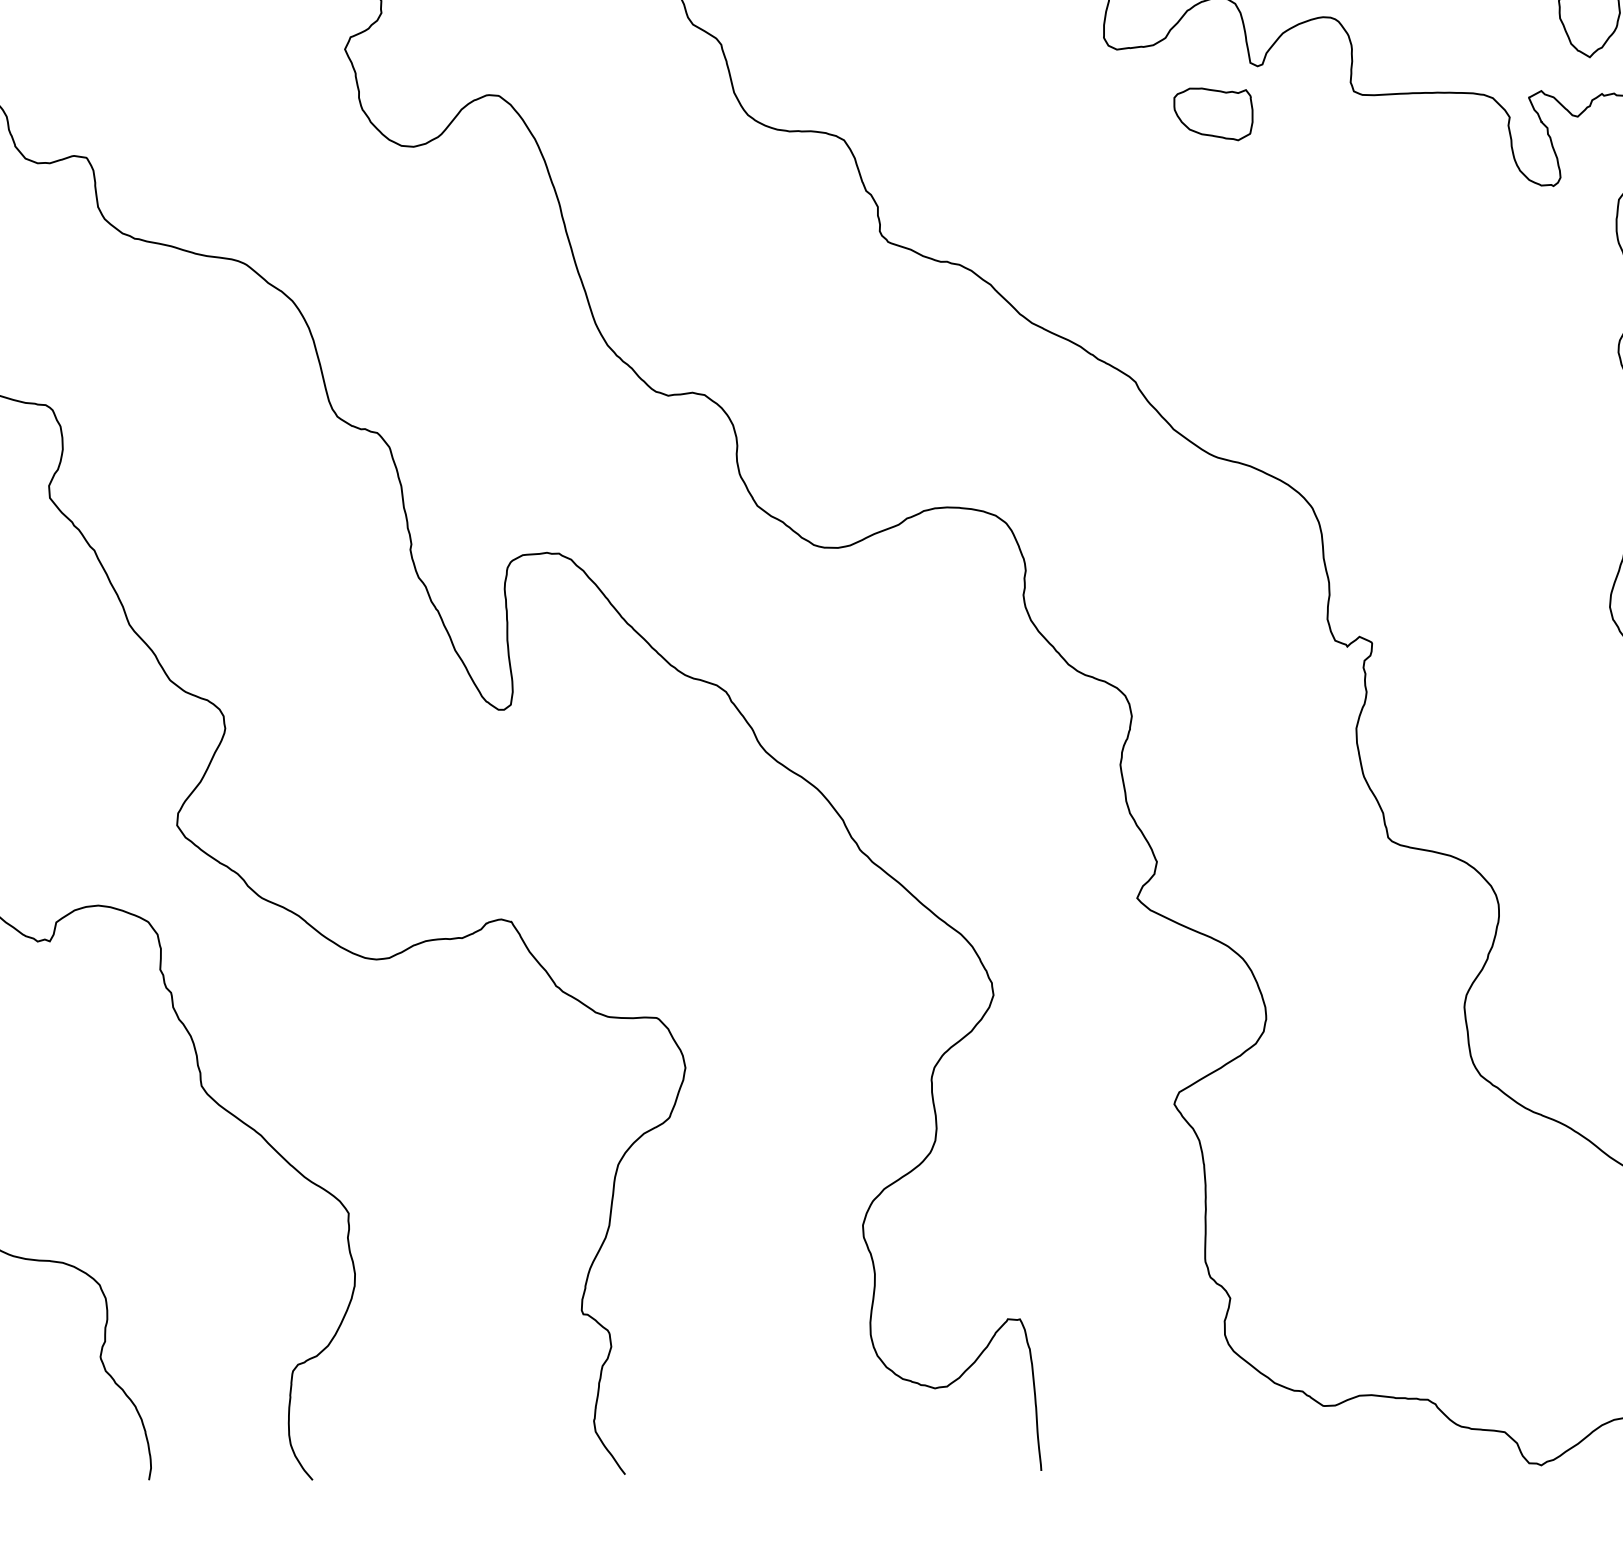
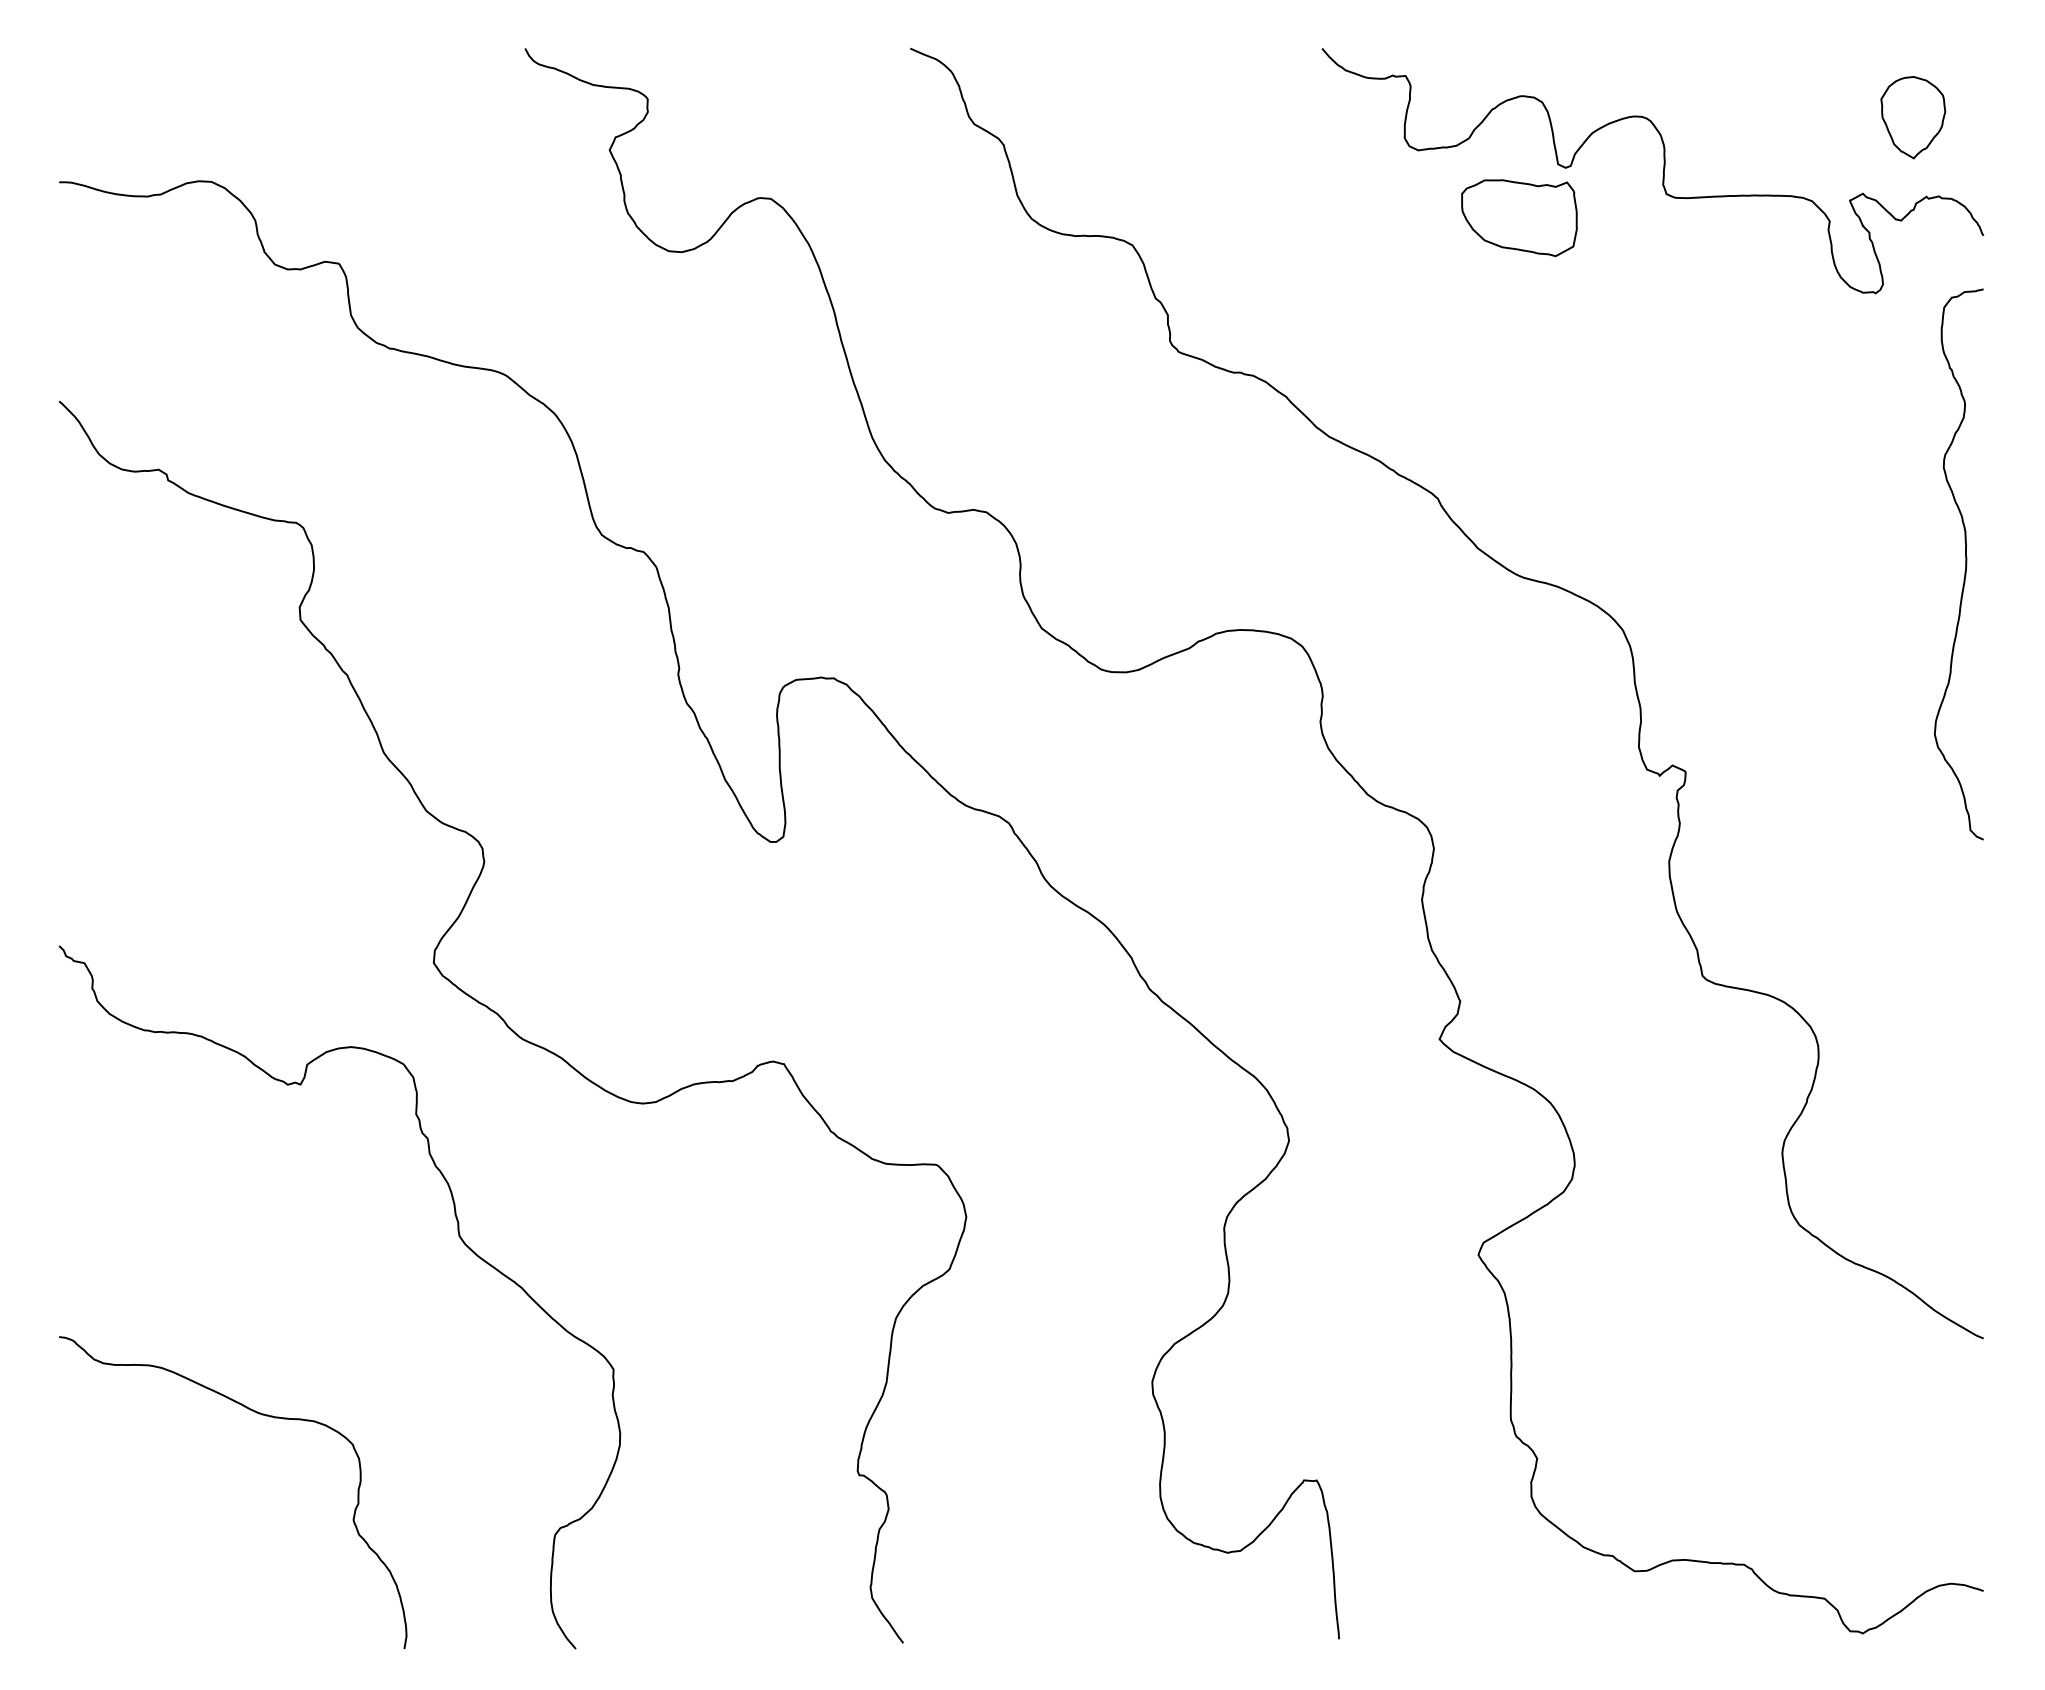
part: (1213, 114) -> (1519, 218), size x1.4

